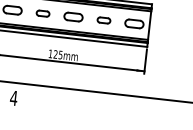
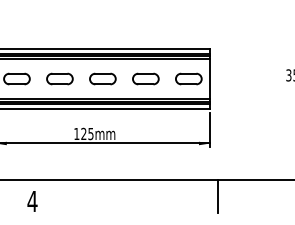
part: (42, 13) -> (59, 78), size x1.43
part: (103, 20) -> (145, 78), size x1.43
line: (146, 108) -> (218, 195), added

